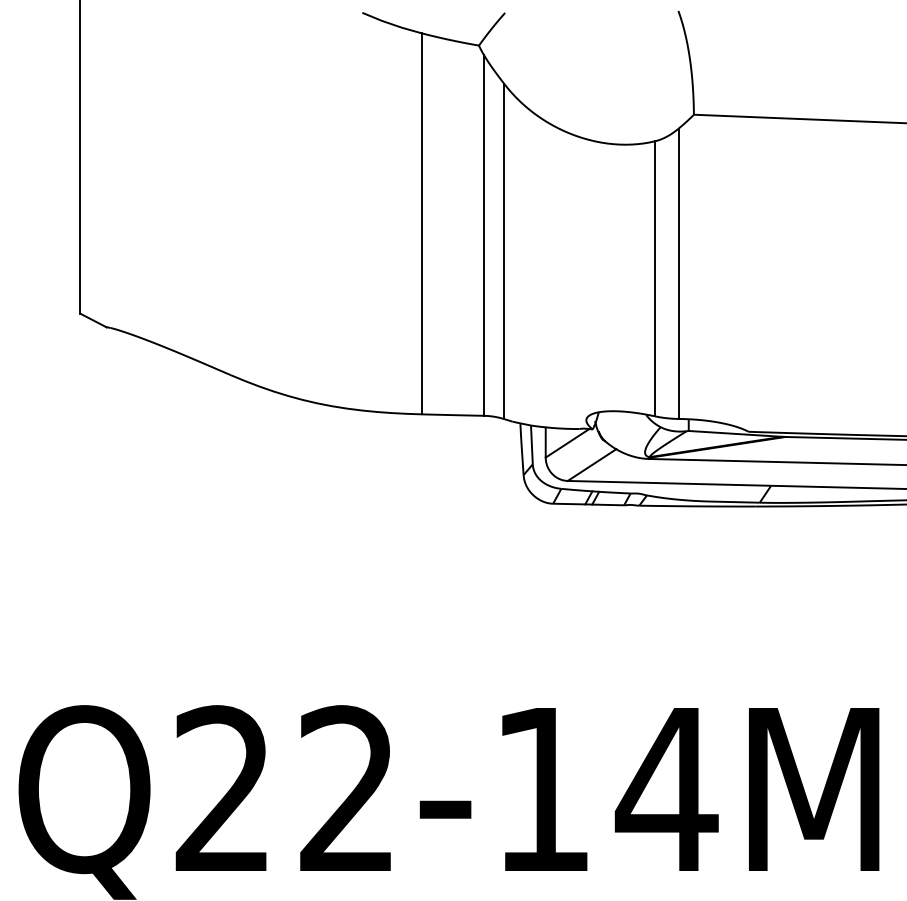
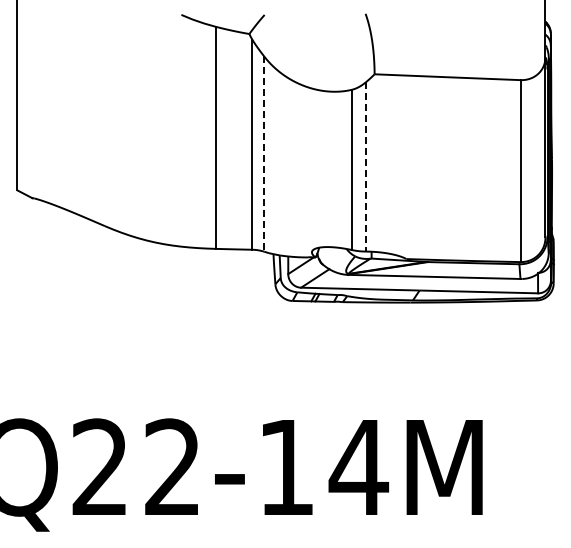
line: (504, 252) -> (264, 154), solid -> dashed
line: (678, 274) -> (365, 167), solid -> dashed

